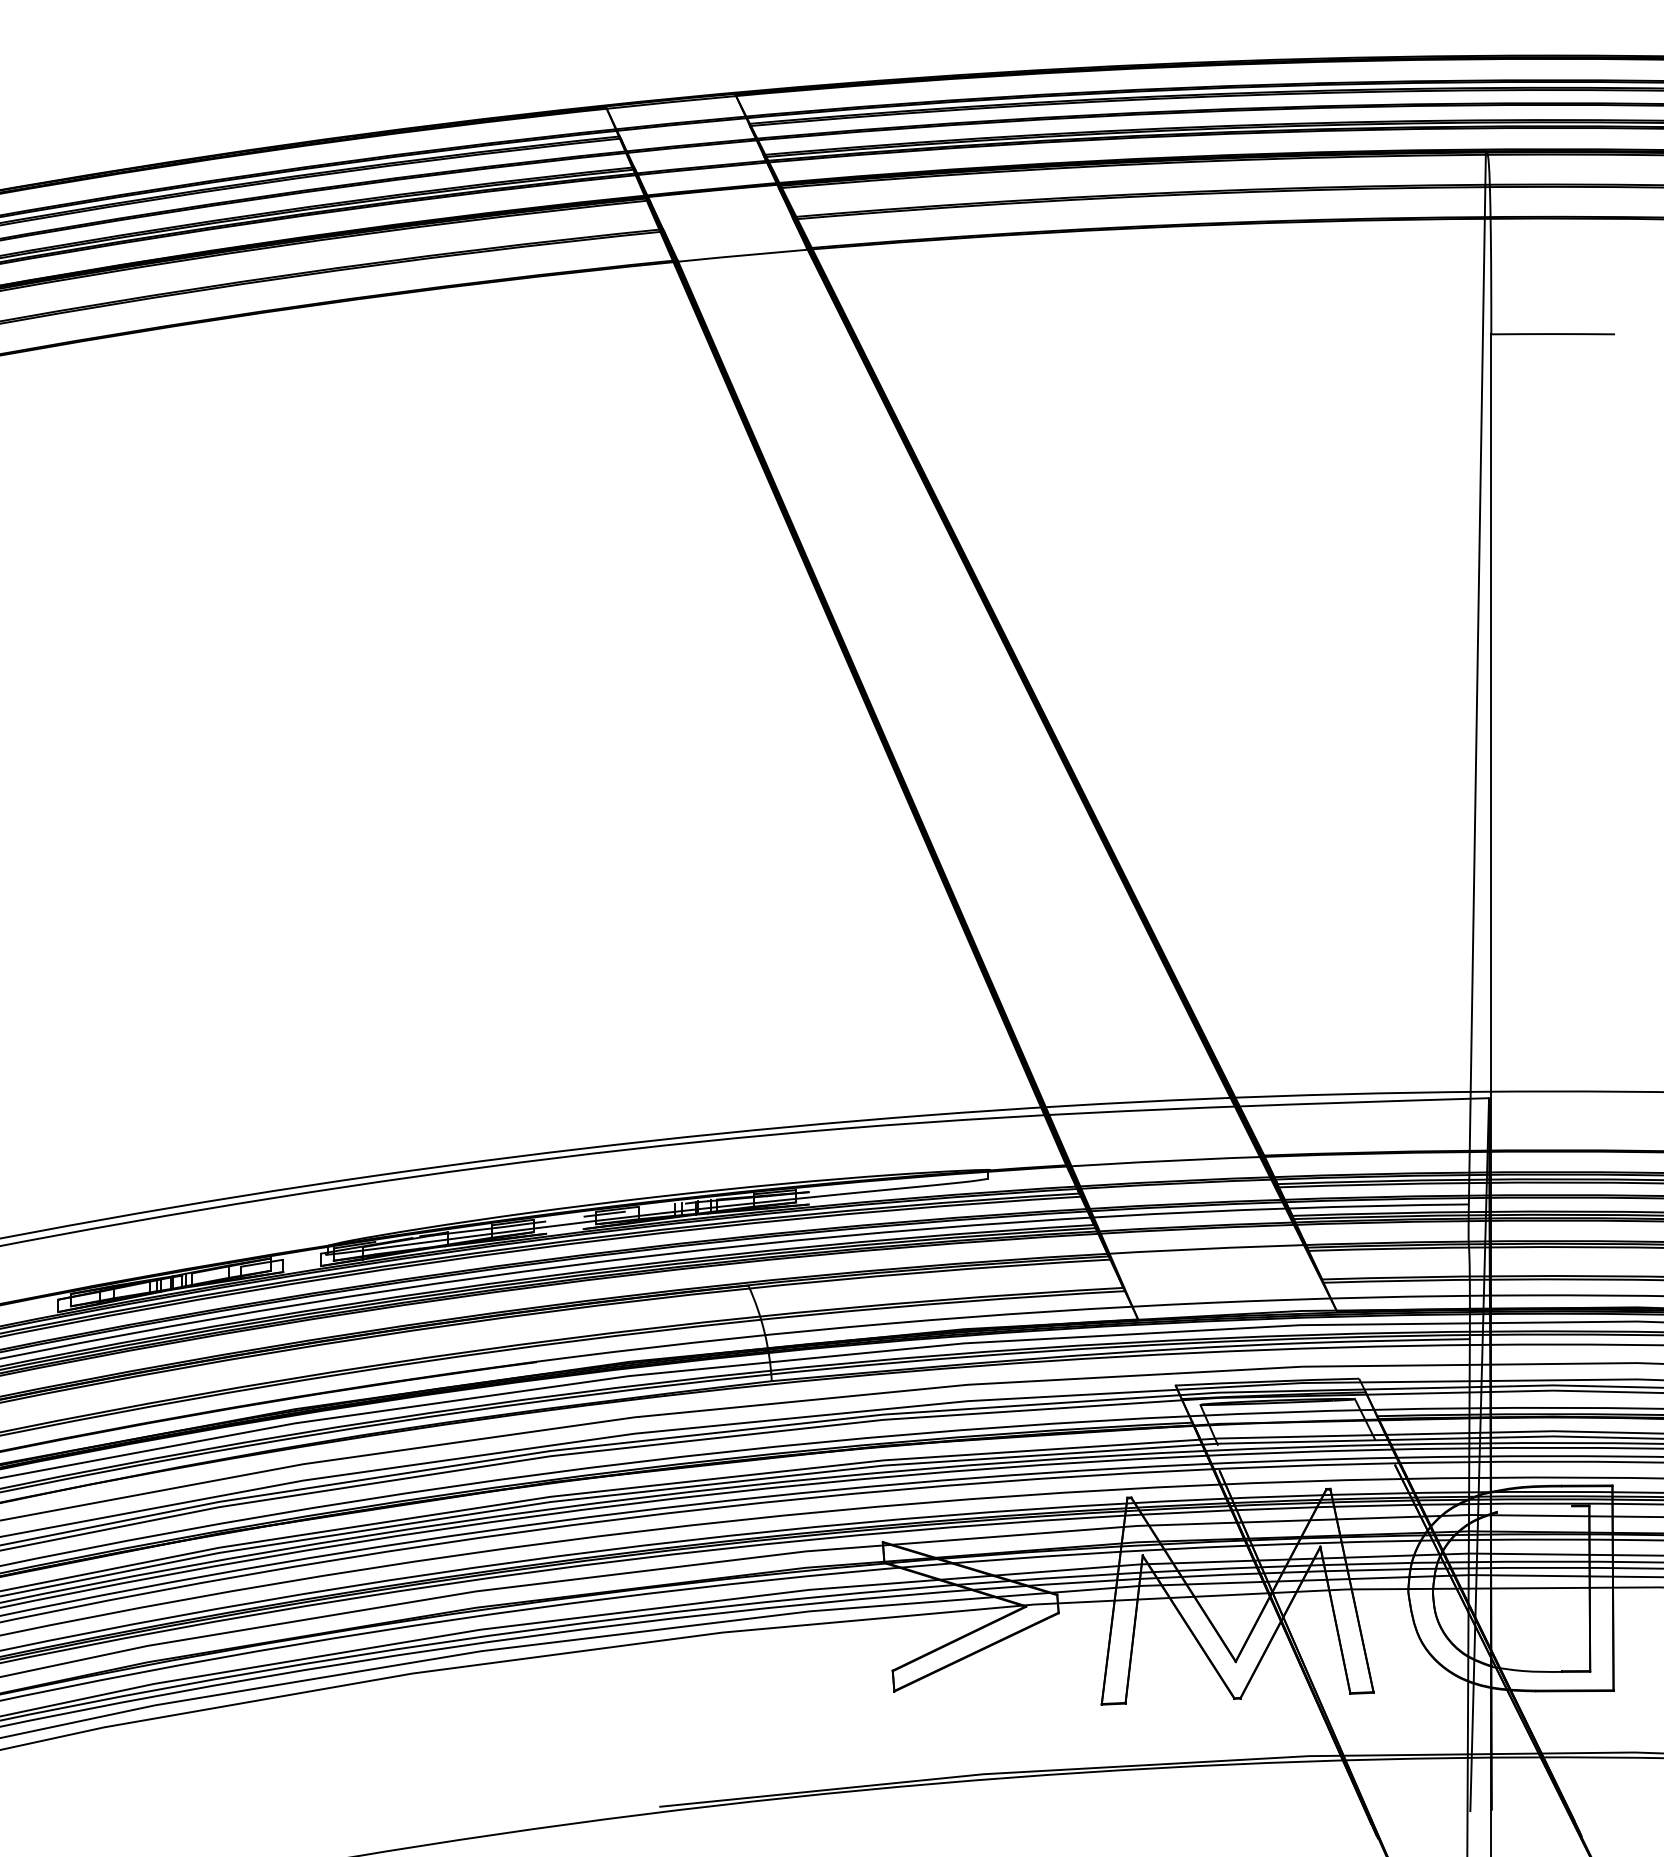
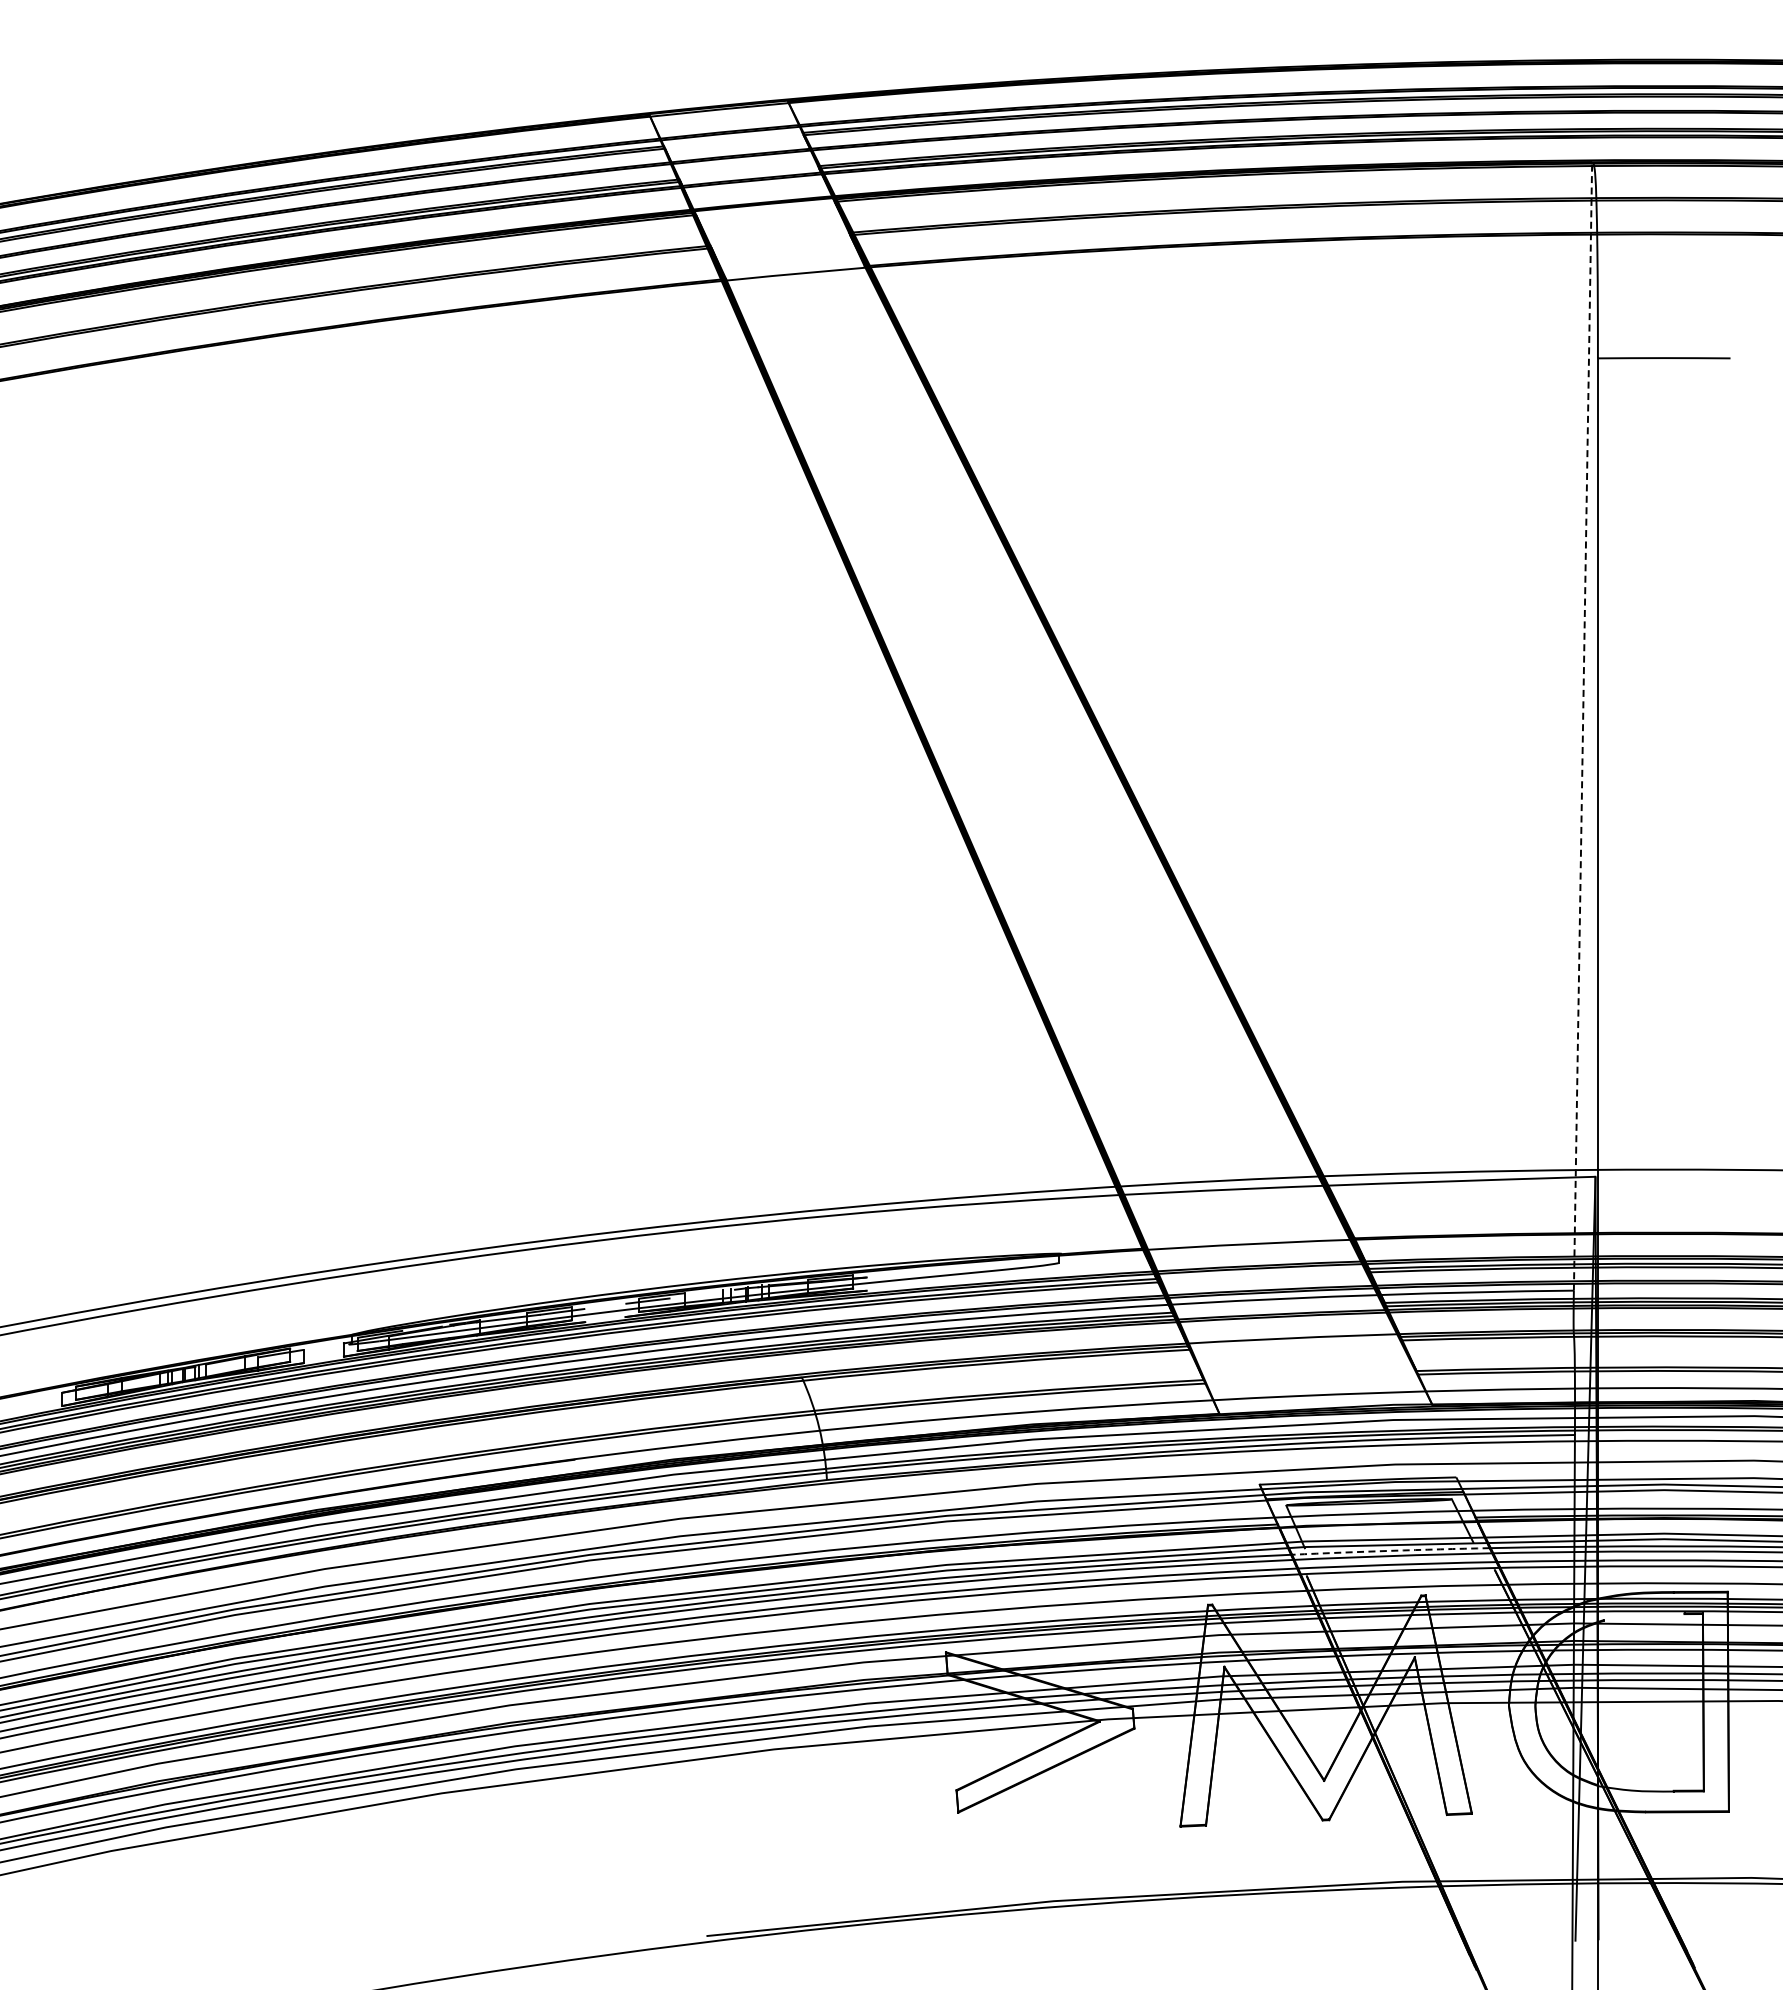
line: (1477, 676) -> (1583, 725), solid -> dashed
arc: (1297, 1446) -> (1390, 1550), solid -> dashed

